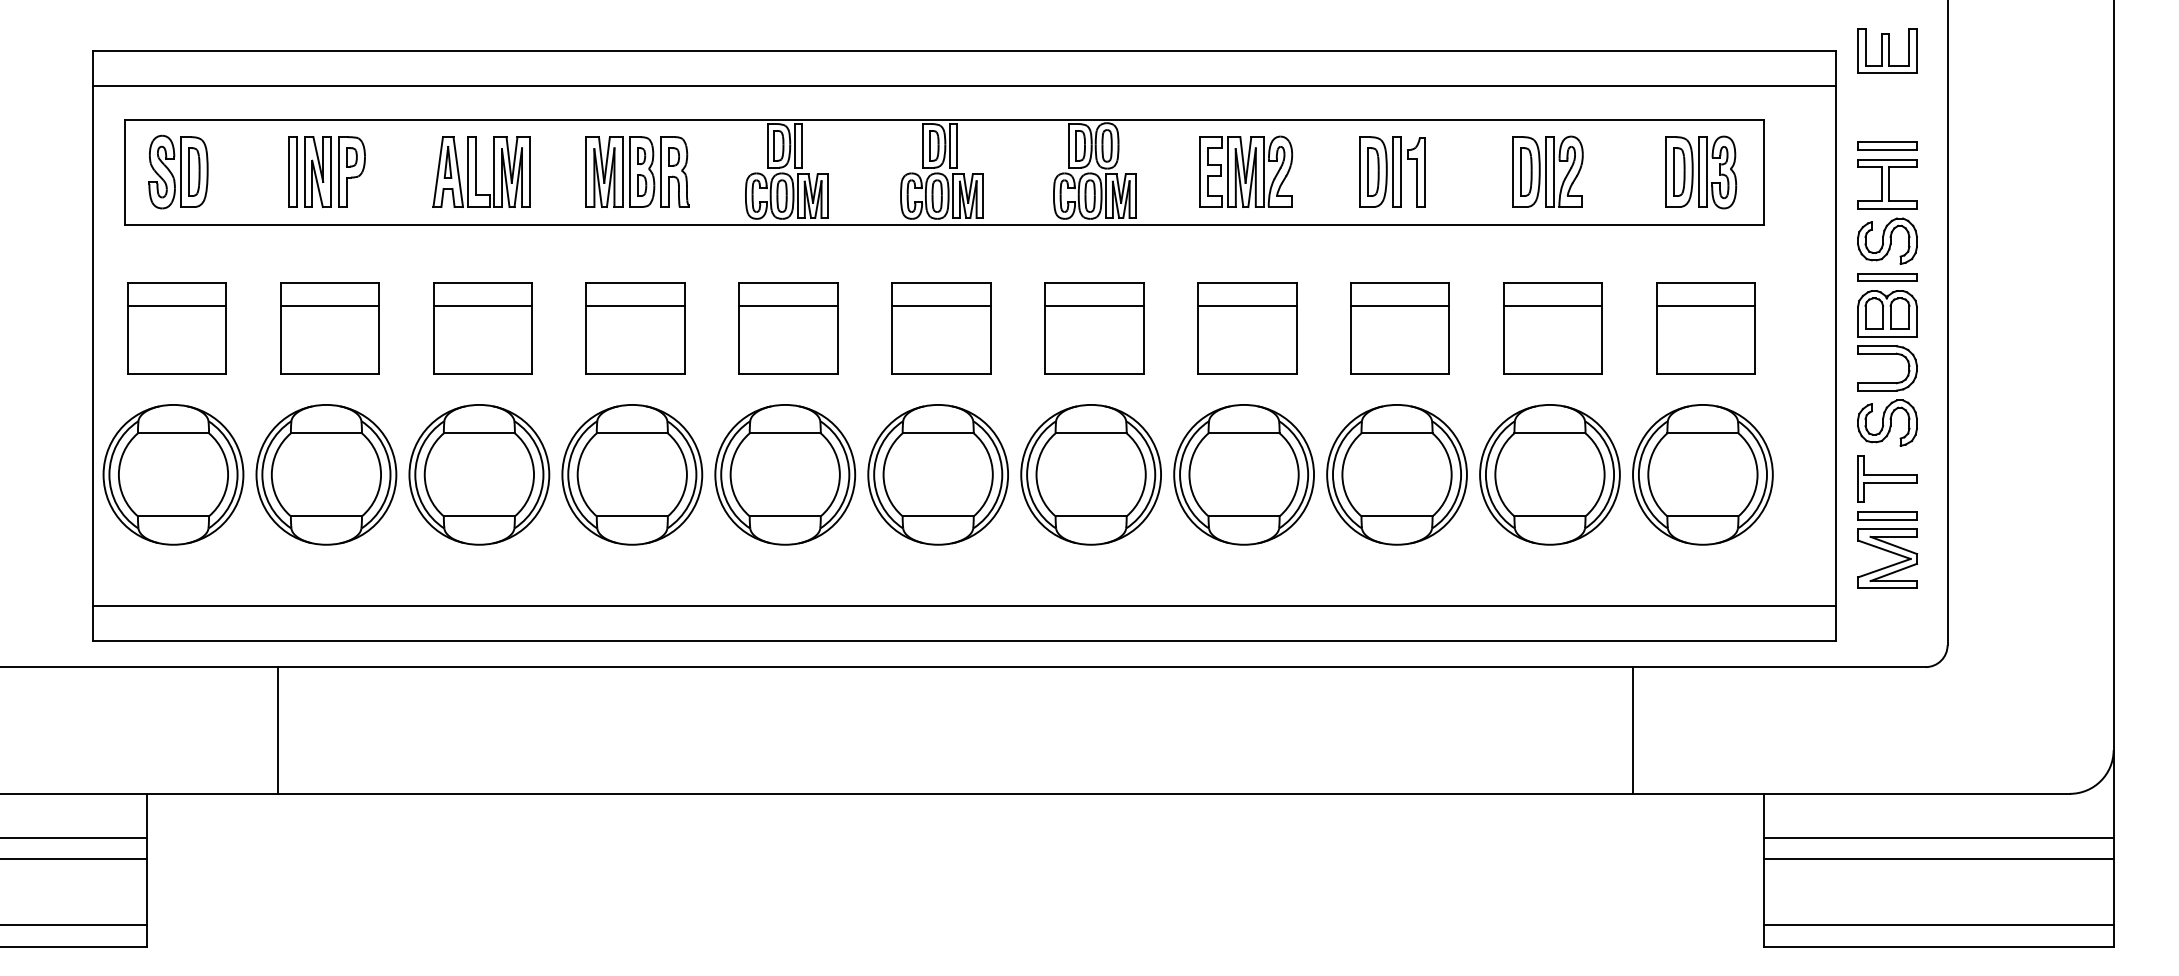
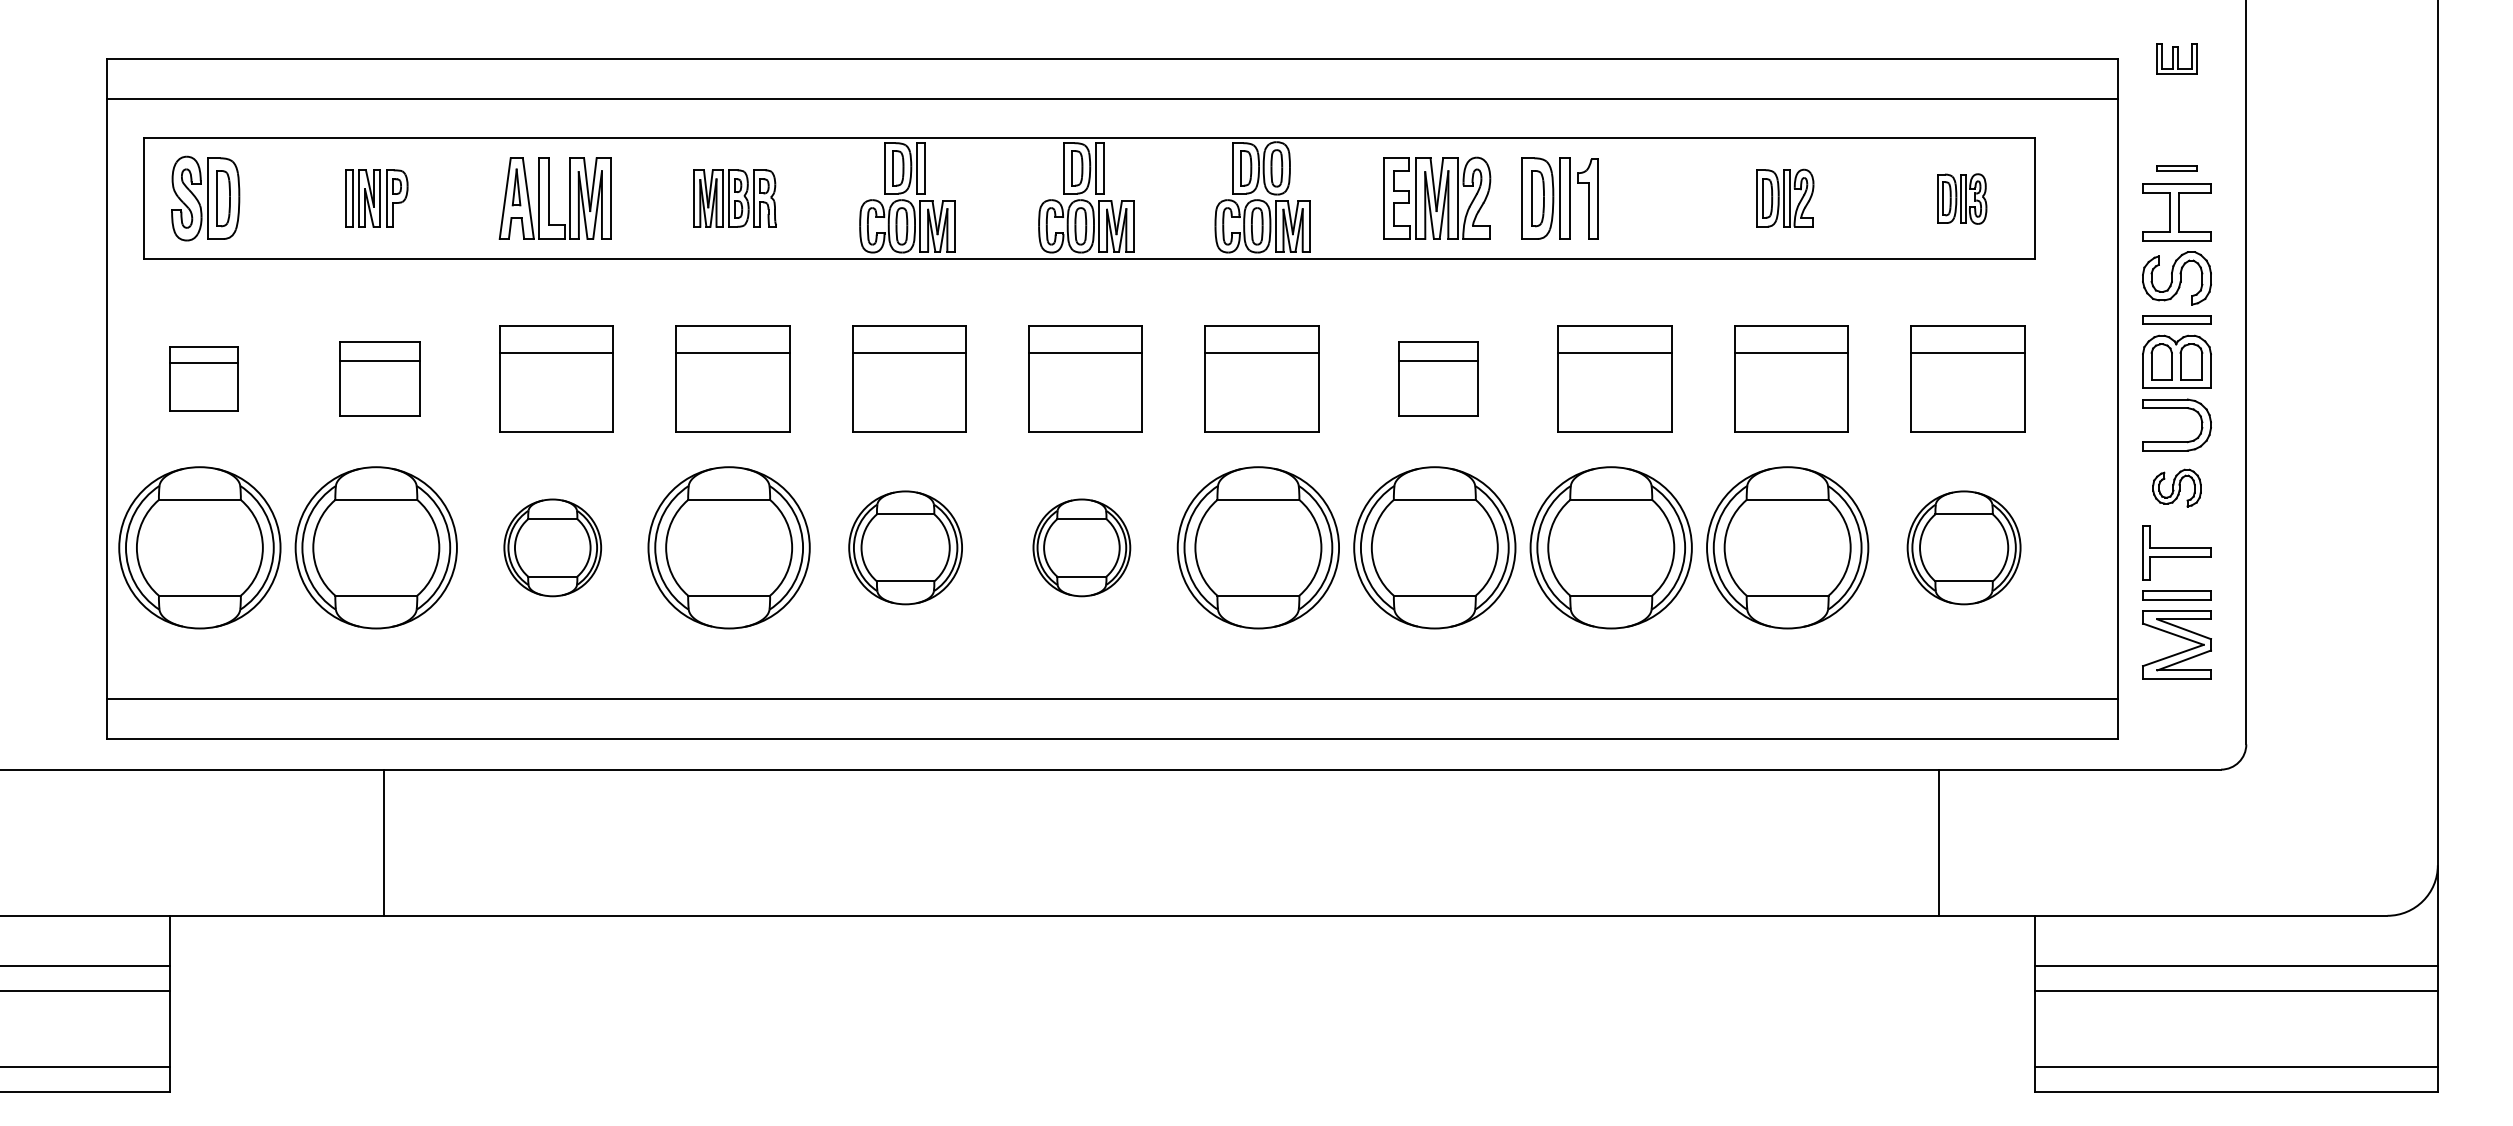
part: (1887, 50) -> (2176, 58), size x0.6
part: (1887, 145) -> (2176, 167), size x0.6
part: (326, 171) -> (376, 197), size x0.7
part: (637, 171) -> (735, 197), size x0.7
part: (1392, 171) -> (1559, 197), moved
part: (1547, 171) -> (1784, 197), size x0.7
part: (1701, 172) -> (1962, 199), size x0.6
part: (176, 328) -> (203, 379), size x0.6
part: (329, 328) -> (379, 379), size x0.7
part: (1247, 328) -> (1438, 379), size x0.7
part: (1887, 422) -> (2176, 487), size x0.7
part: (479, 474) -> (552, 547), size x0.6
part: (785, 474) -> (905, 547), size x0.7
part: (937, 474) -> (1081, 547), size x0.6
part: (1702, 474) -> (1963, 547), size x0.7
line: (278, 730) -> (384, 842), moved
line: (1632, 730) -> (1938, 842), moved

